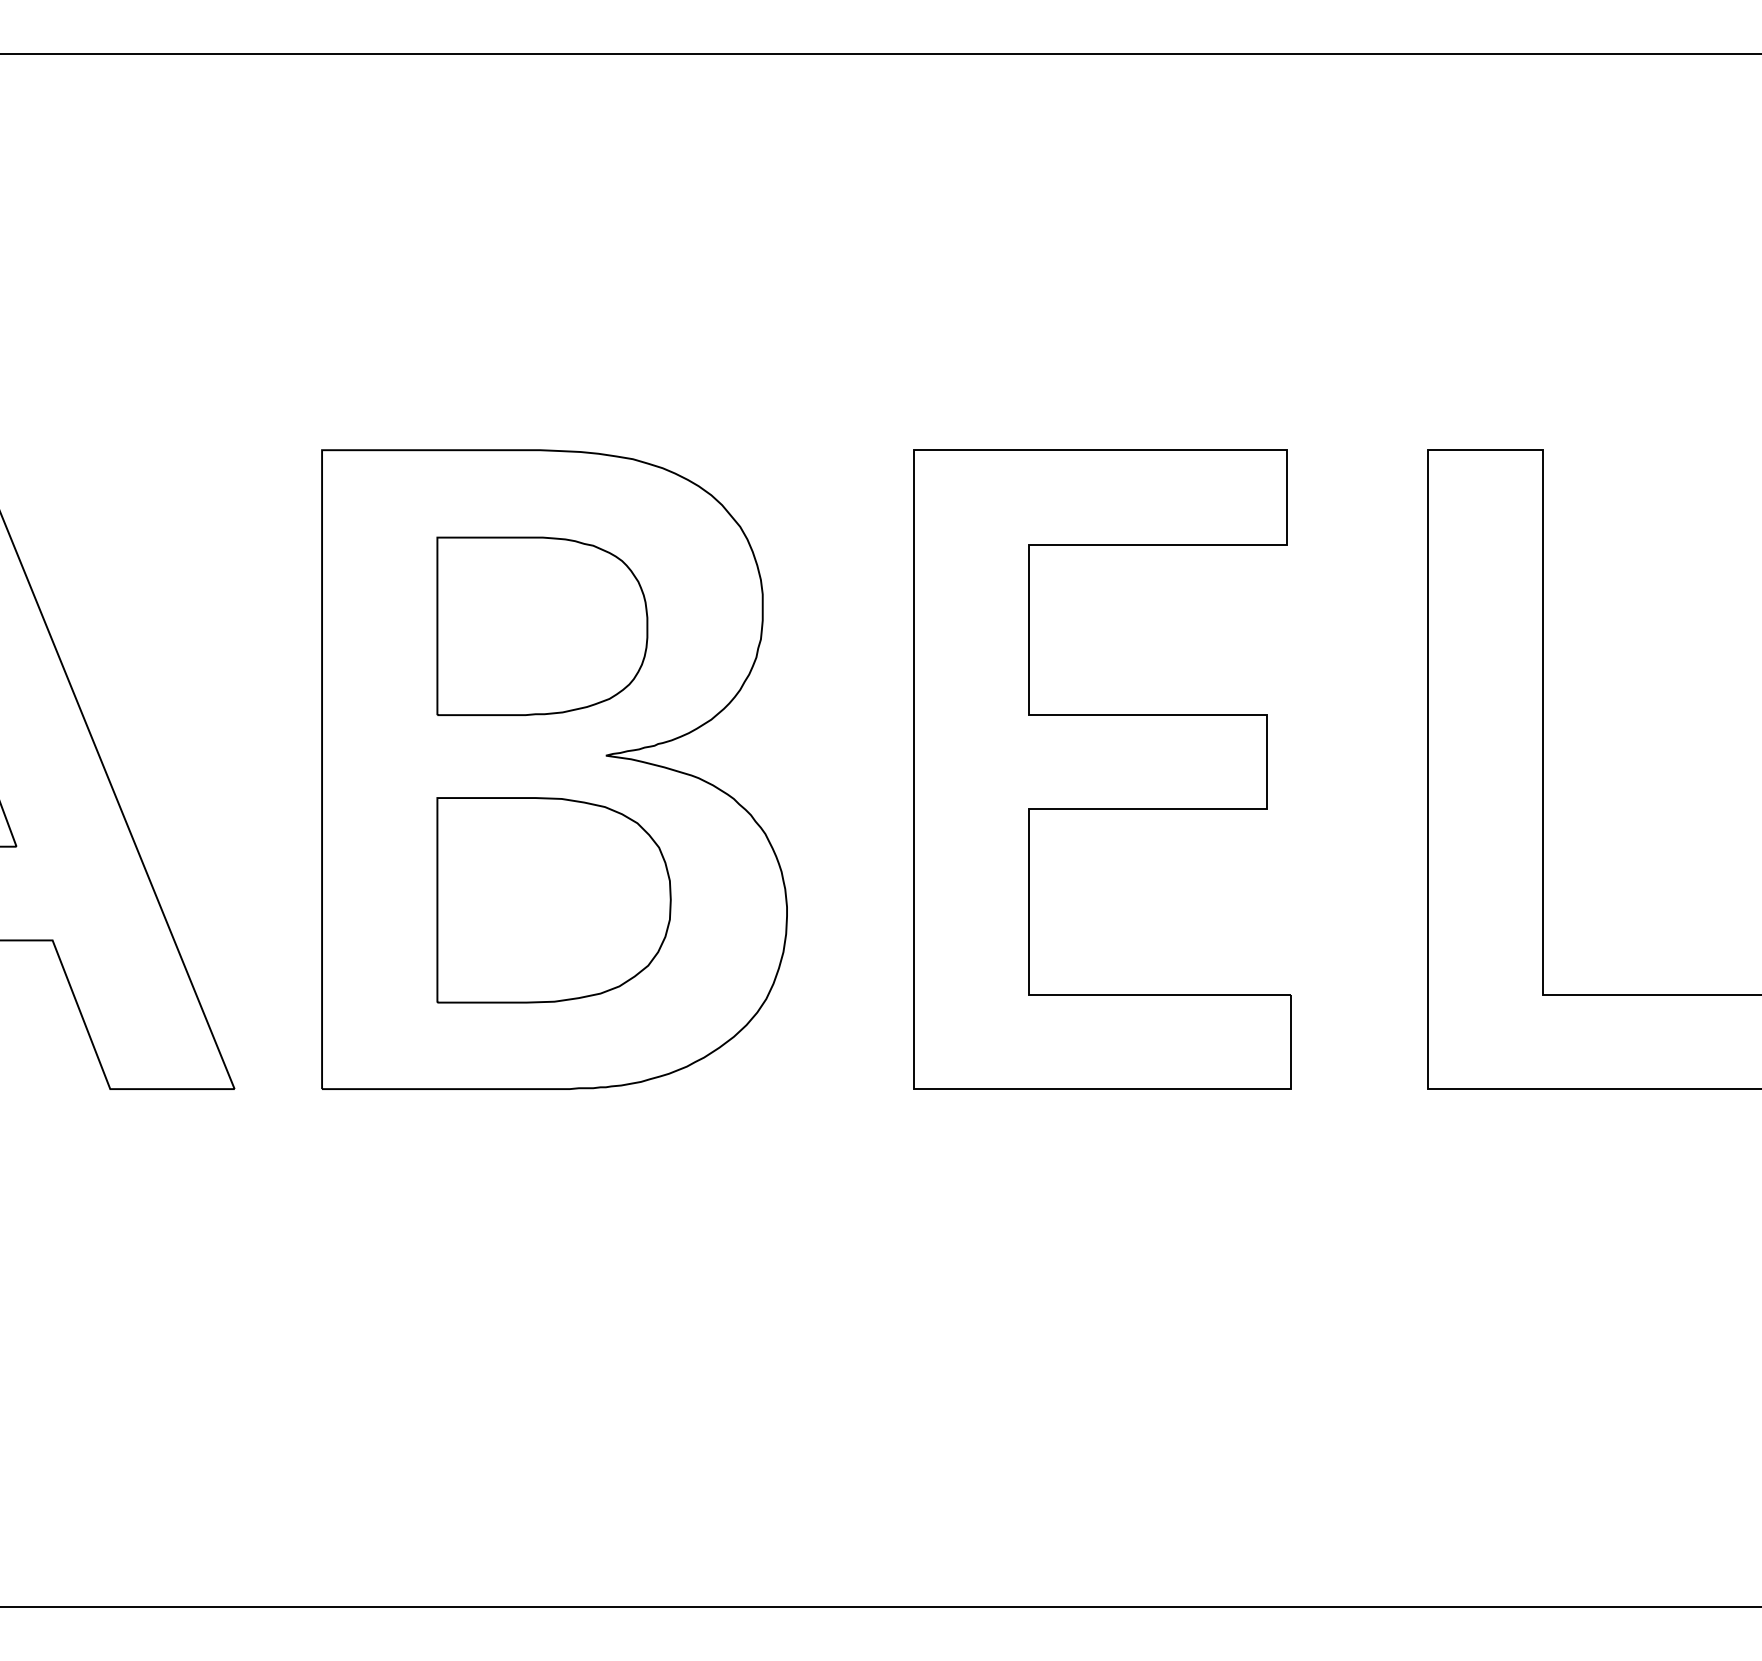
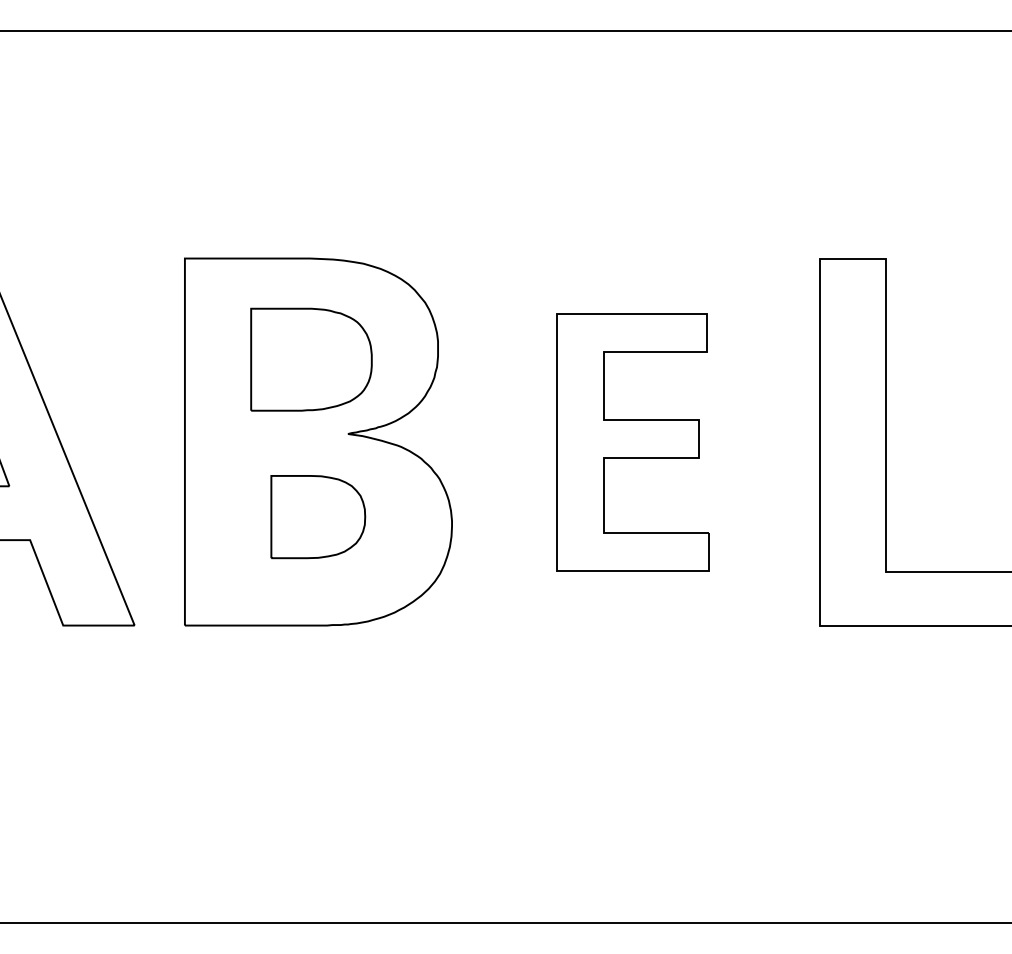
part: (1101, 770) -> (632, 442), size x0.7
part: (554, 899) -> (318, 516), size x0.7

